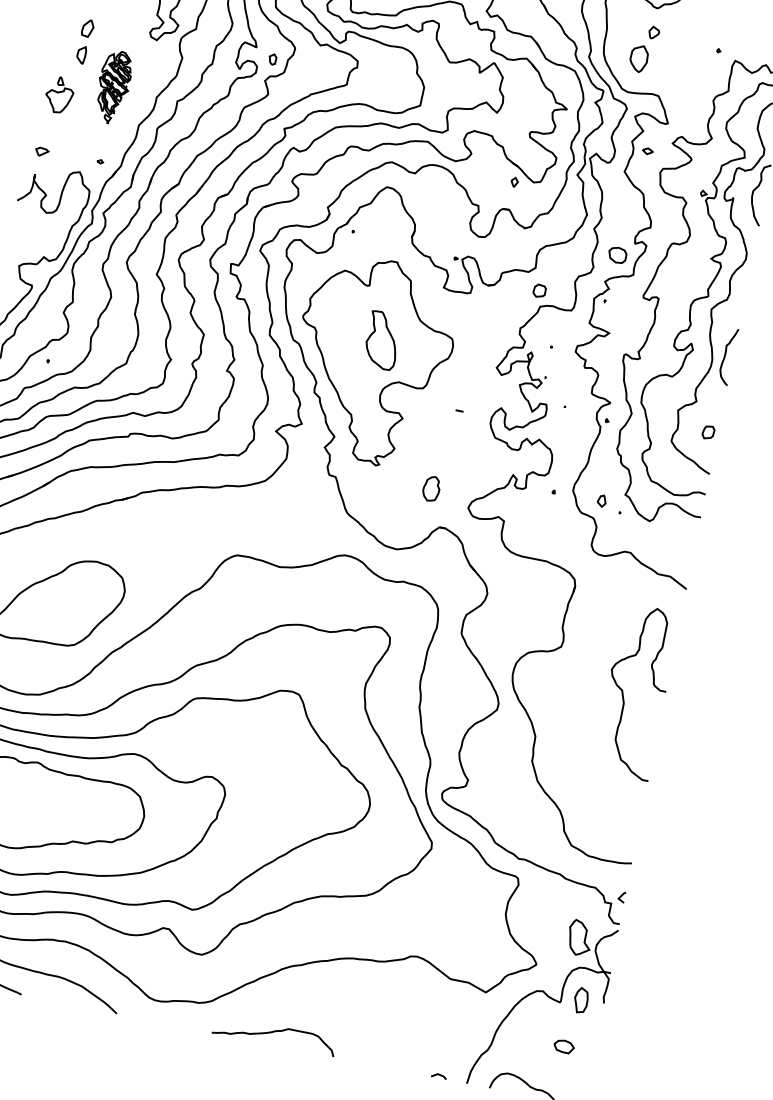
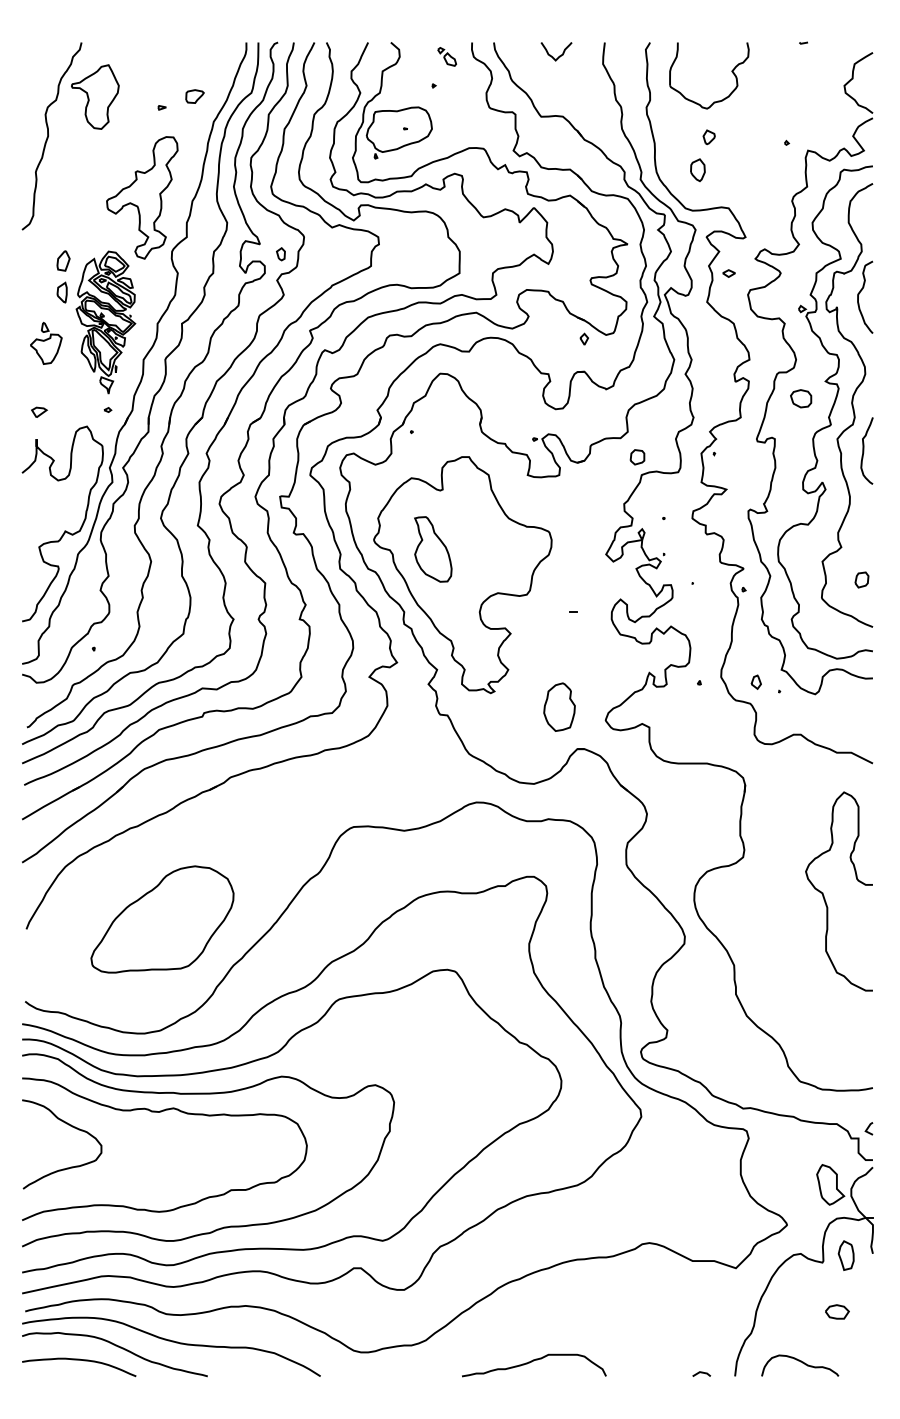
part: (638, 58) -> (697, 170), size x0.71
part: (113, 87) -> (105, 322), size x1.67
part: (617, 255) -> (801, 398), moved
part: (382, 340) -> (433, 549), moved
curve: (725, 355) -> (864, 450), moved
part: (431, 488) -> (559, 706), size x1.67
curve: (274, 1032) -> (533, 1361), moved

